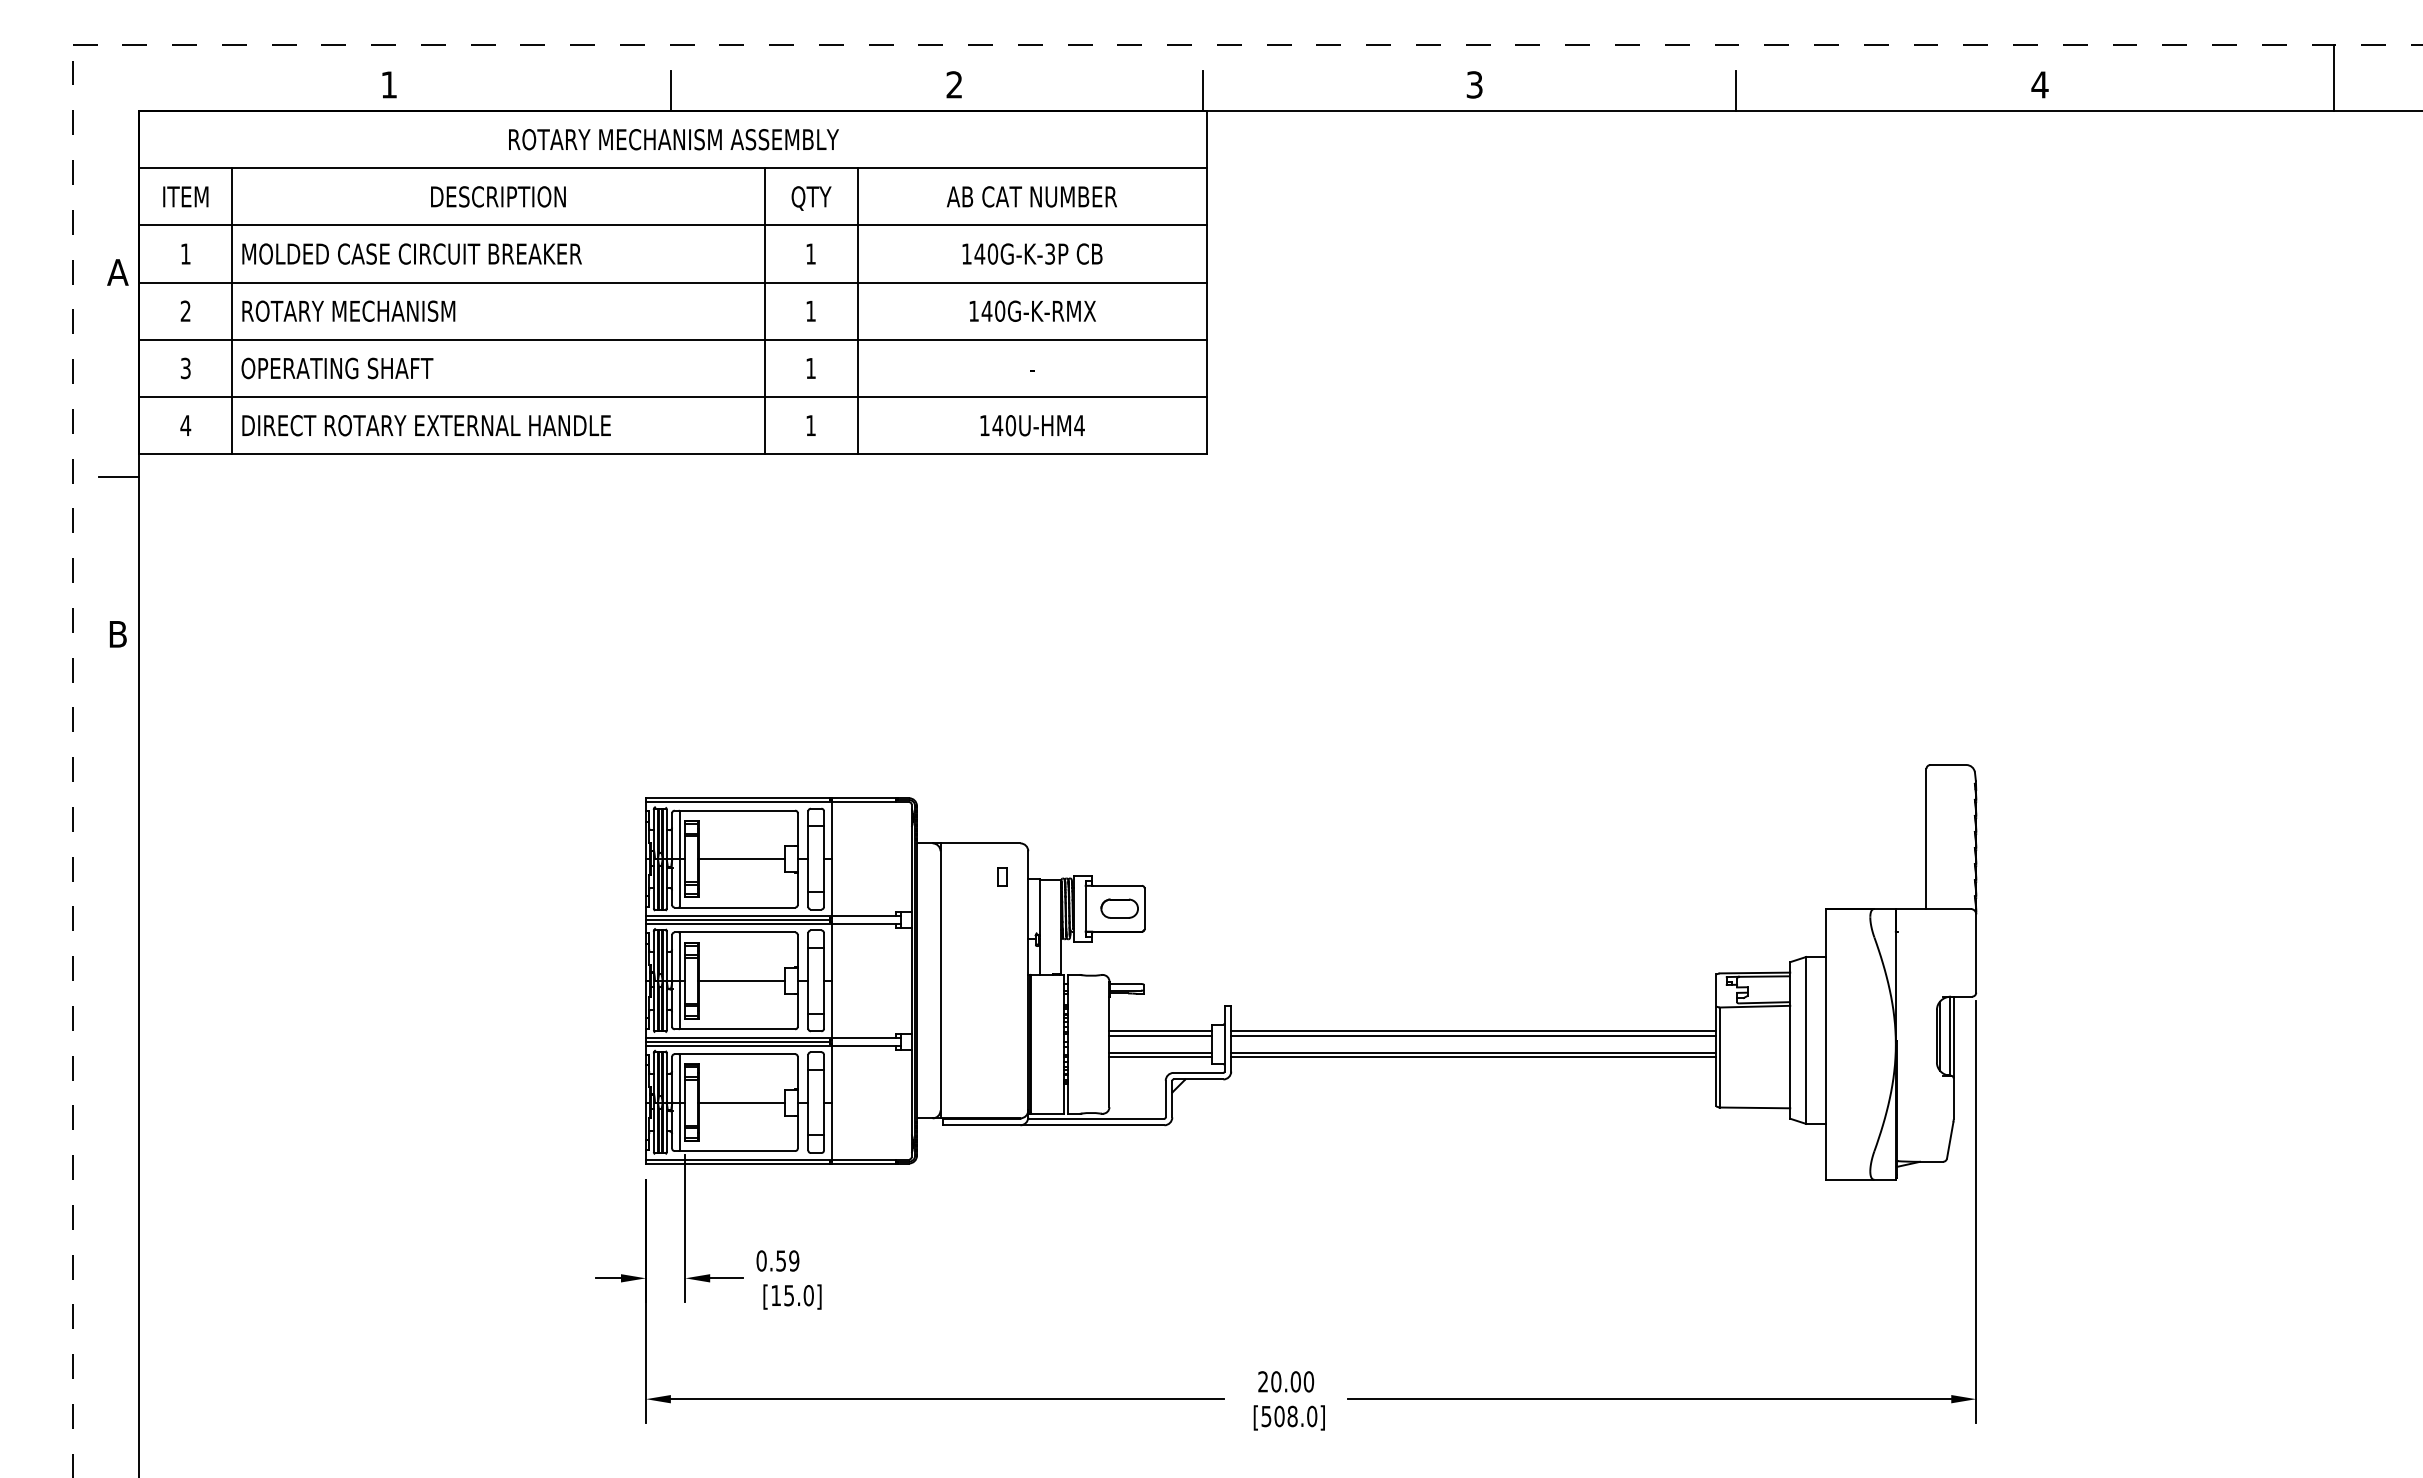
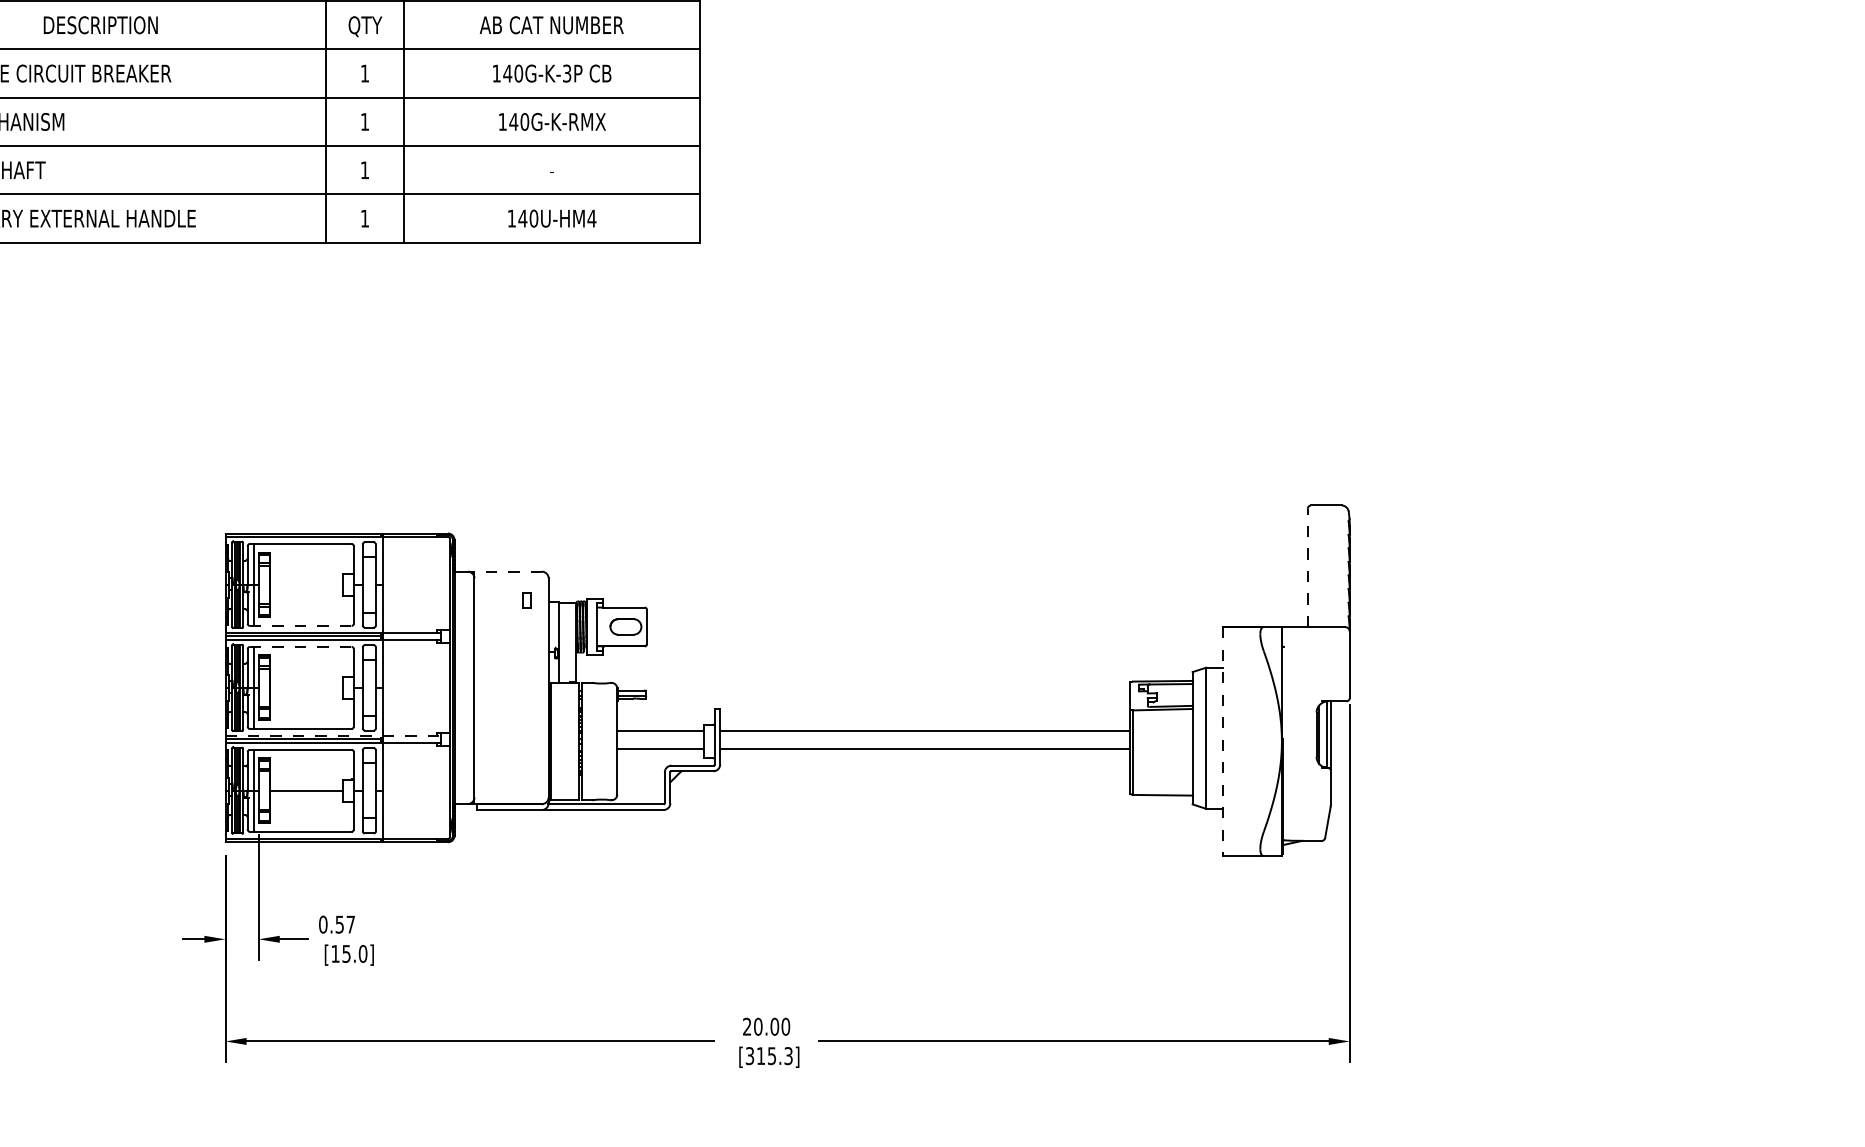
line: (1926, 838) -> (1307, 567), solid -> dashed
line: (976, 843) -> (504, 571), solid -> dashed
line: (741, 859) -> (306, 585), removed
line: (735, 907) -> (301, 625), solid -> dashed
line: (735, 932) -> (301, 647), solid -> dashed
line: (741, 980) -> (306, 687), removed
line: (1160, 1035) -> (660, 734), removed
line: (1473, 1035) -> (924, 734), removed
line: (773, 1037) -> (333, 735), solid -> dashed
line: (1826, 1044) -> (1223, 741), solid -> dashed
line: (1160, 1057) -> (660, 752), removed
line: (1473, 1057) -> (924, 752), removed
text: (794, 1260) -> (351, 924), 0.59 -> 0.57
text: (1289, 1416) -> (769, 1056), [508.0] -> [315.3]

